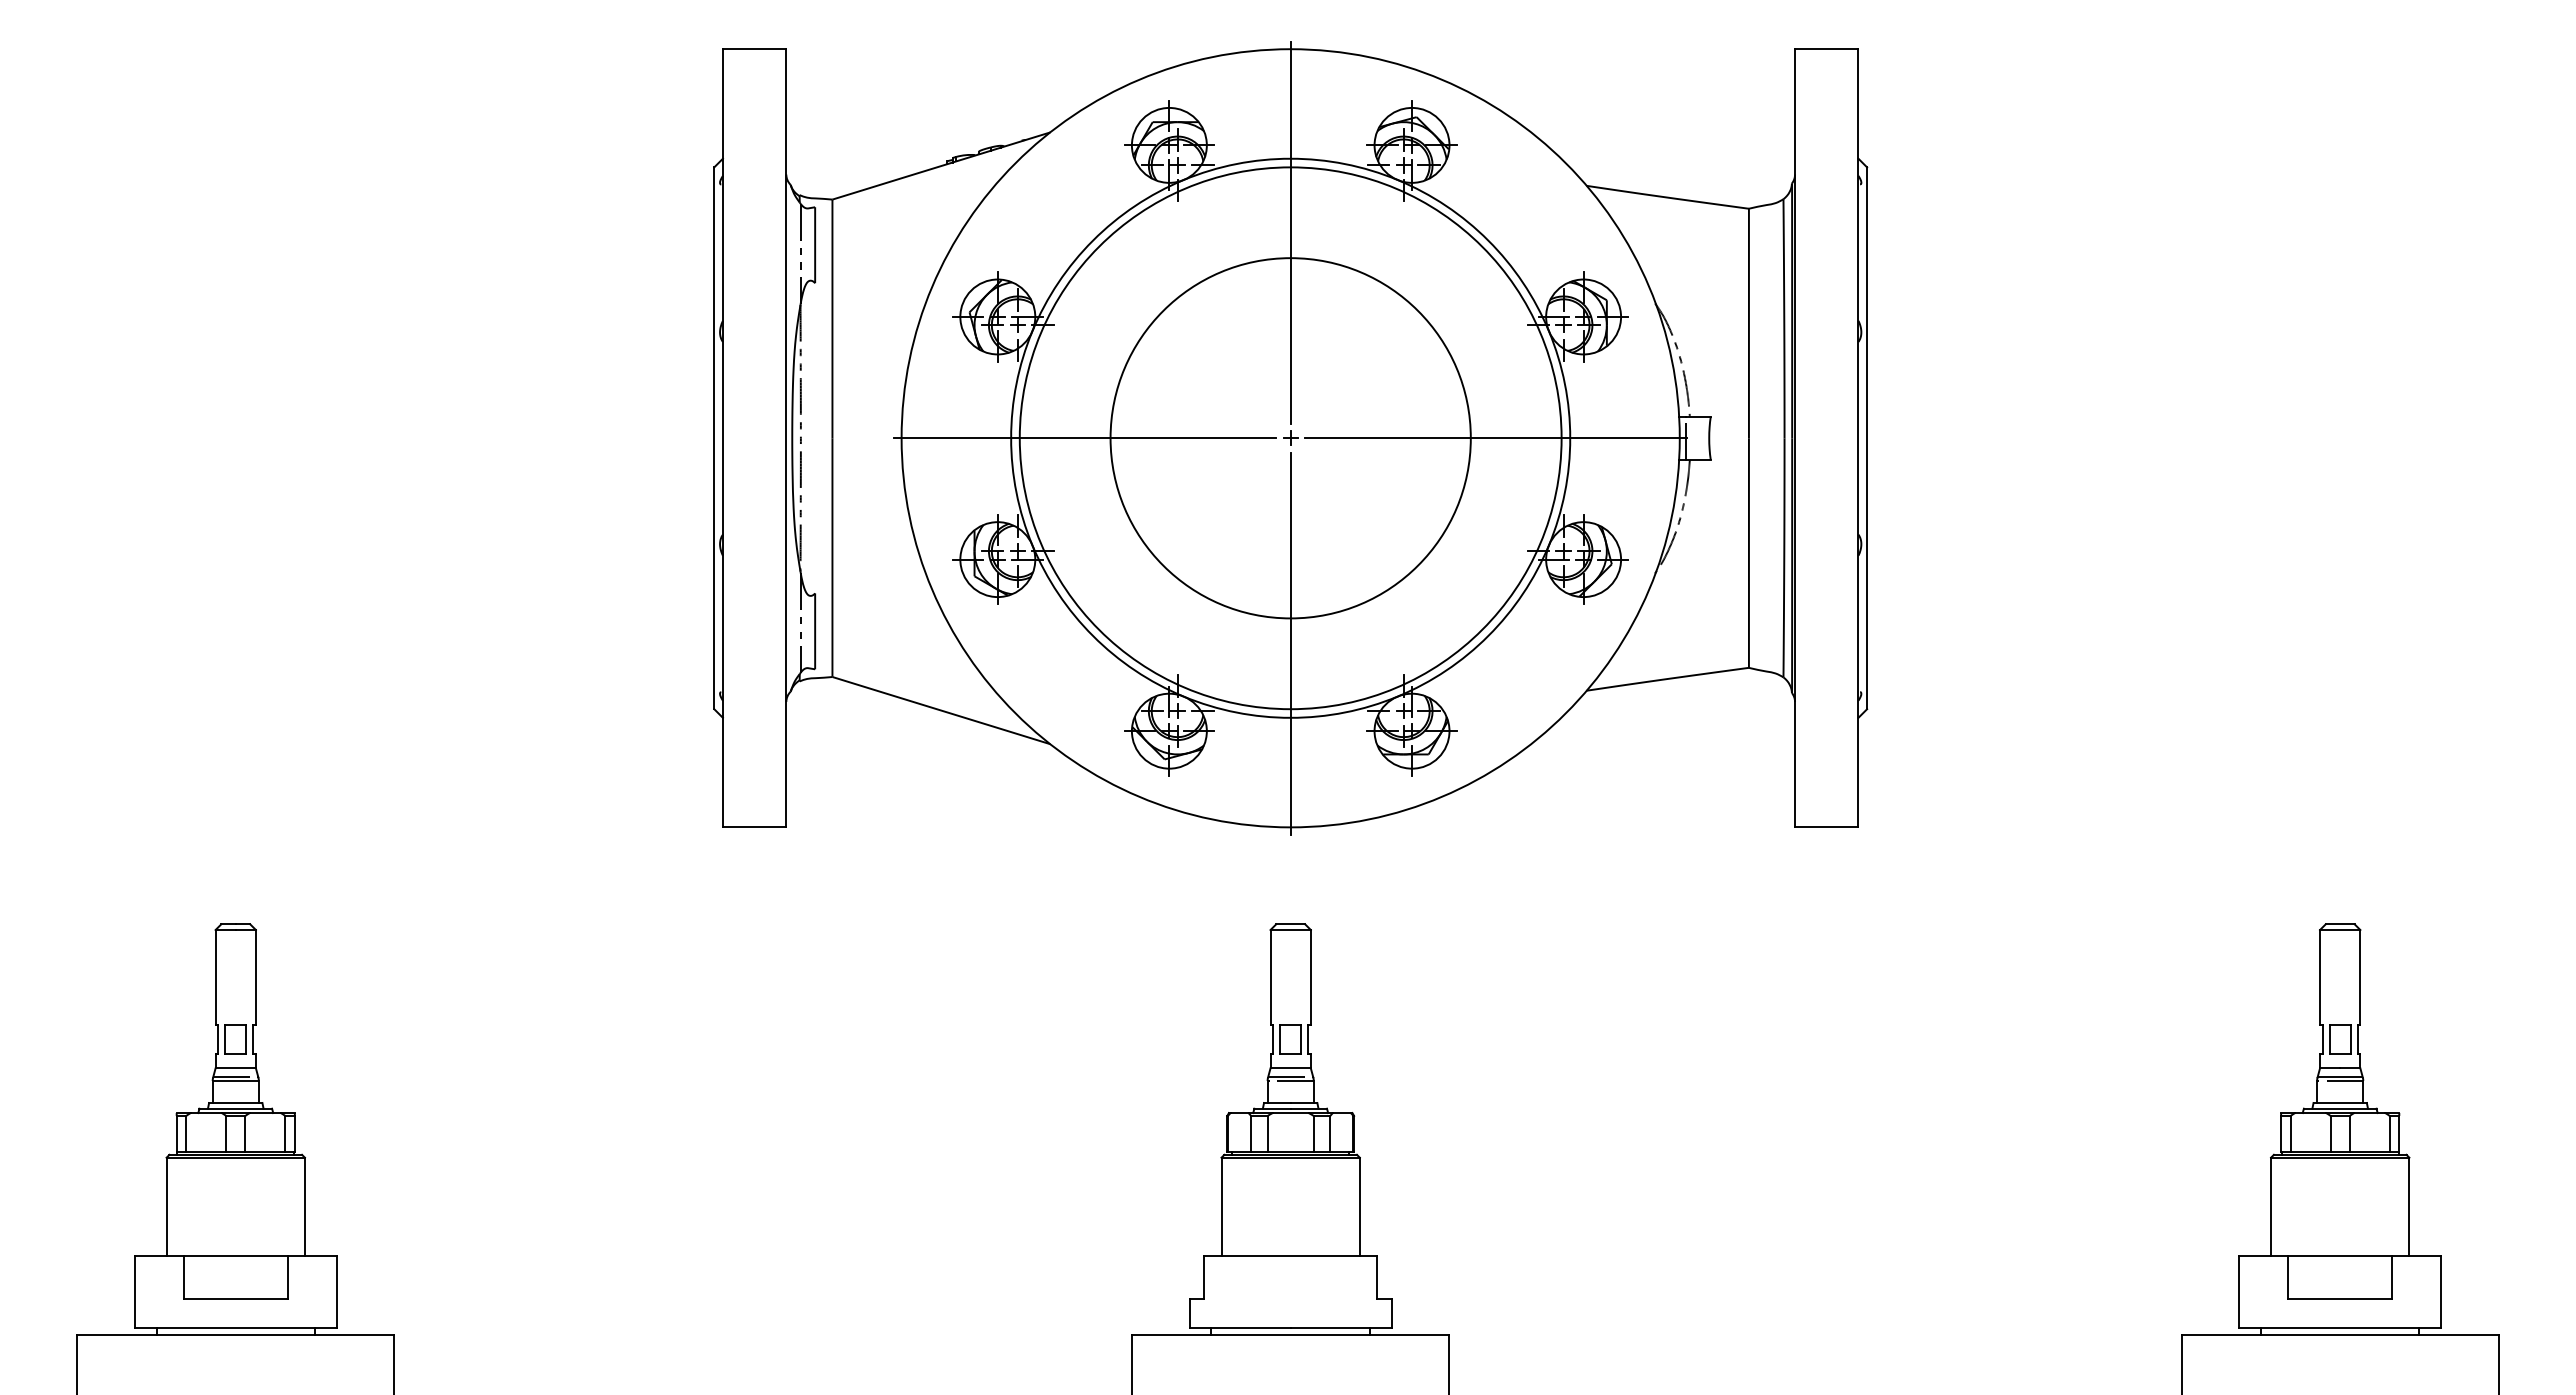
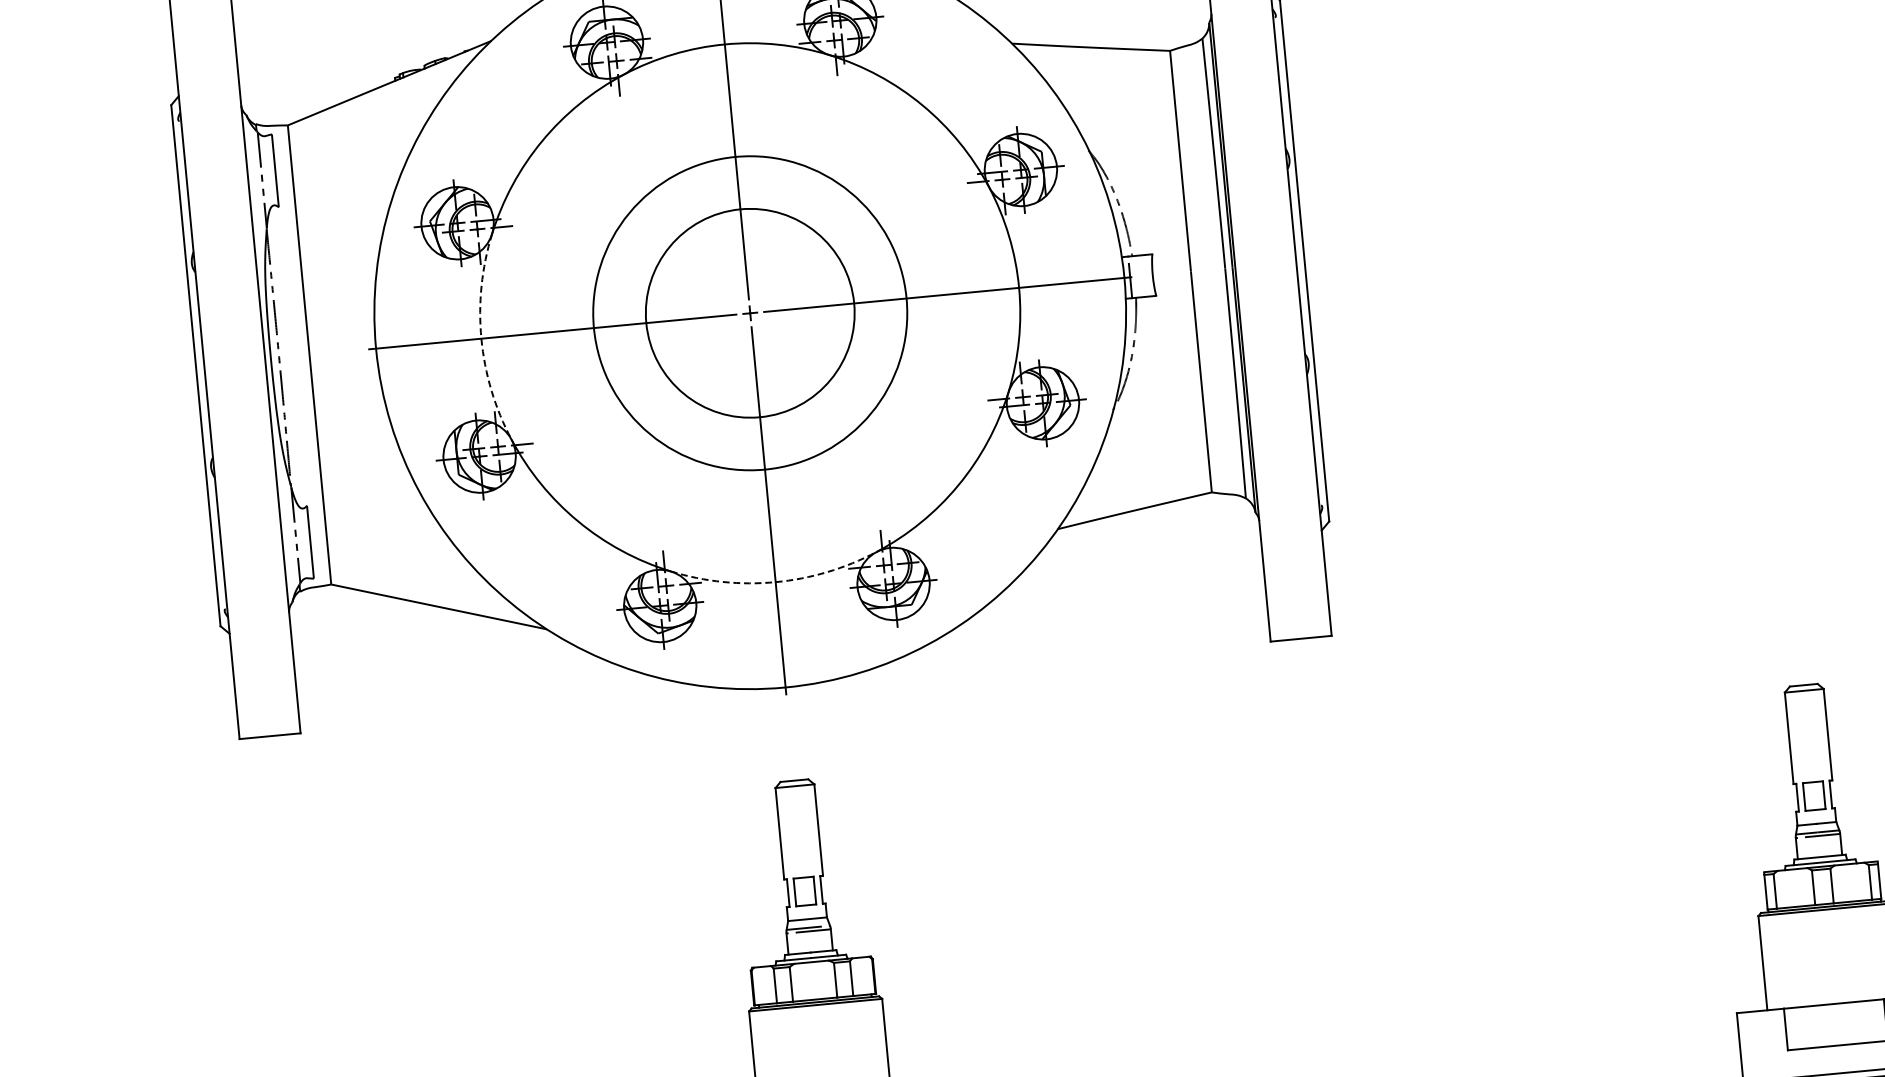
arc: (1011, 438) -> (481, 338), solid -> dashed
circle: (1290, 438) -> (750, 313), size x0.6
circle: (1290, 438) -> (750, 313), size x0.6
arc: (1290, 717) -> (775, 581), solid -> dashed

